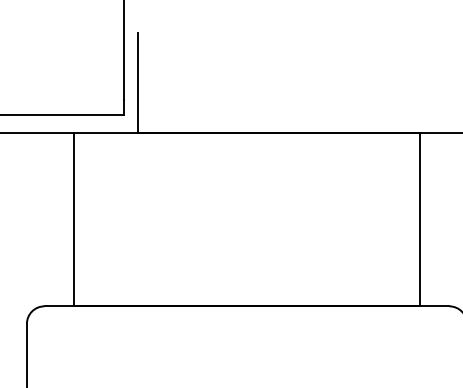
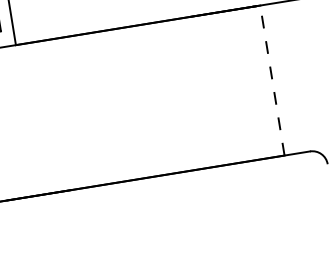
line: (419, 219) -> (271, 80), solid -> dashed

